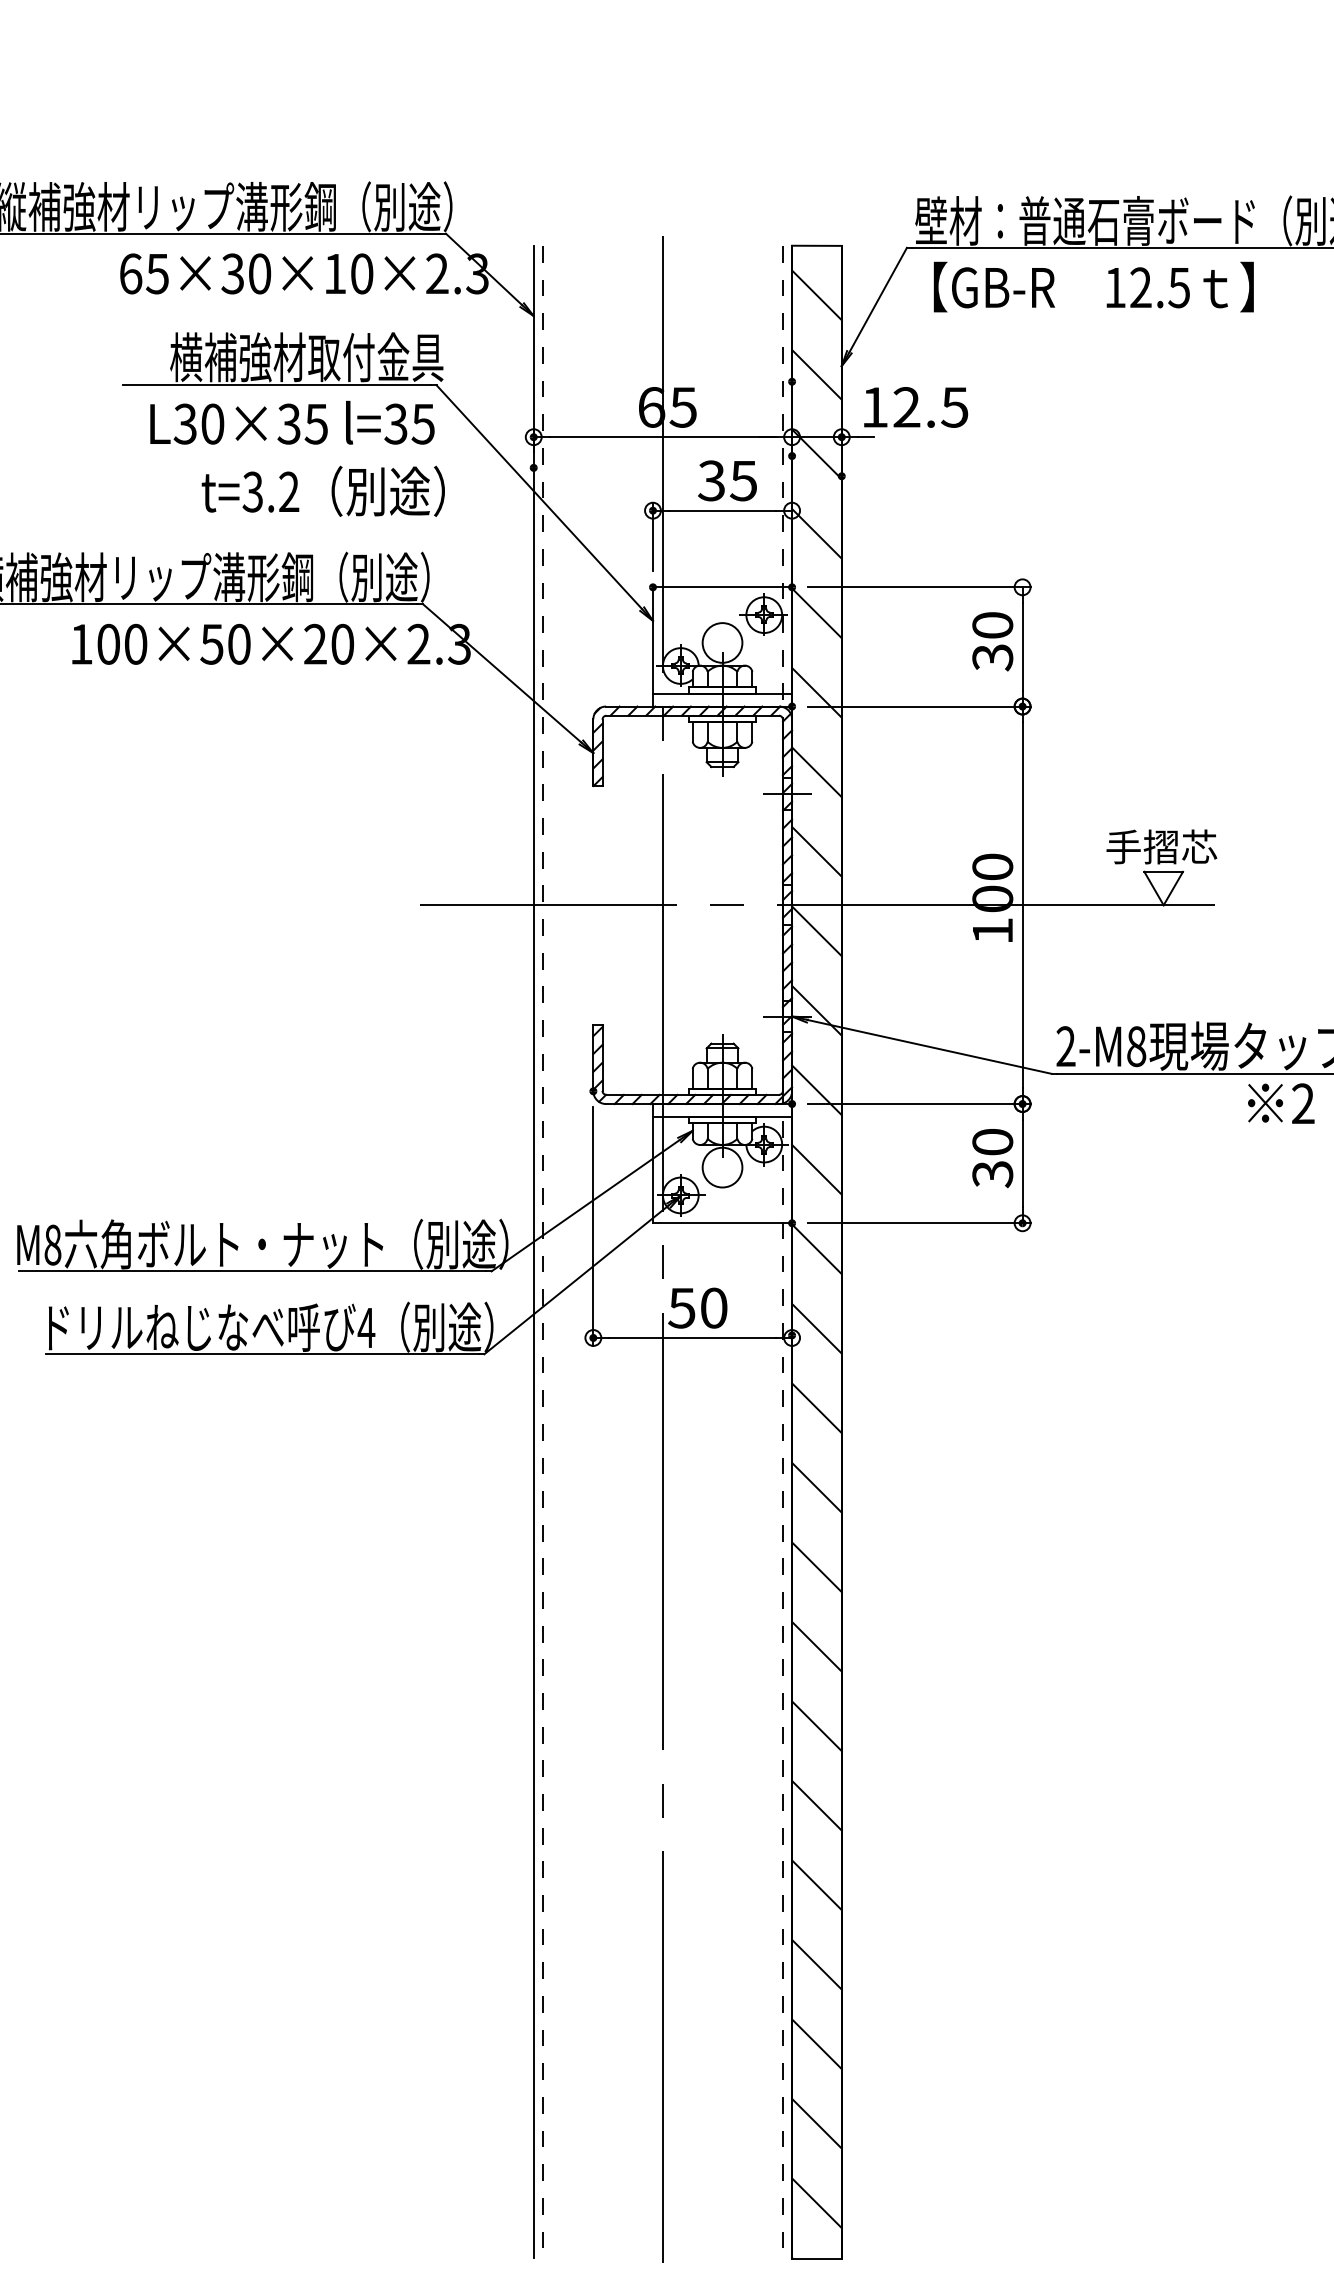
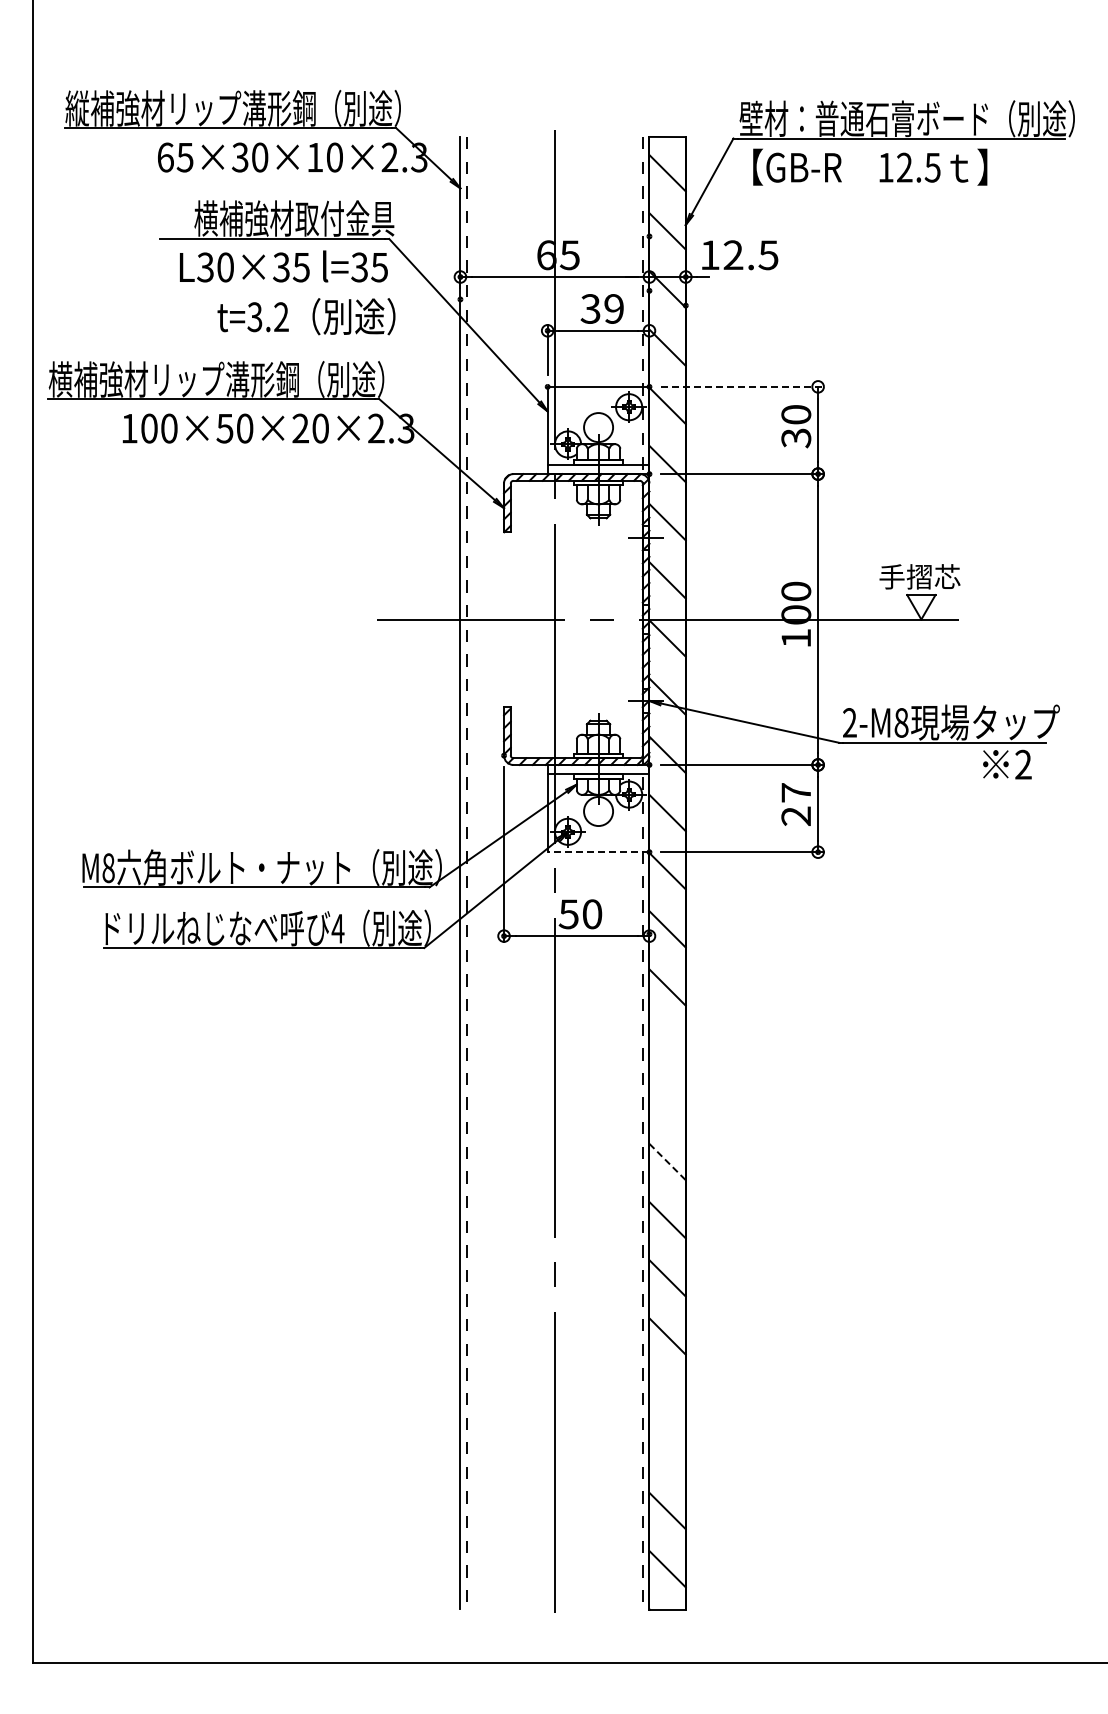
text: (742, 480) -> (613, 308), 35 -> 39
line: (920, 586) -> (743, 386), solid -> dashed
text: (993, 1158) -> (796, 804), 30 -> 27
line: (722, 1223) -> (598, 852), solid -> dashed
line: (816, 1487) -> (667, 1045), removed
line: (816, 1566) -> (667, 1103), removed
line: (816, 1647) -> (667, 1162), solid -> dashed
line: (816, 1964) -> (667, 1394), removed
line: (816, 2043) -> (667, 1452), removed

